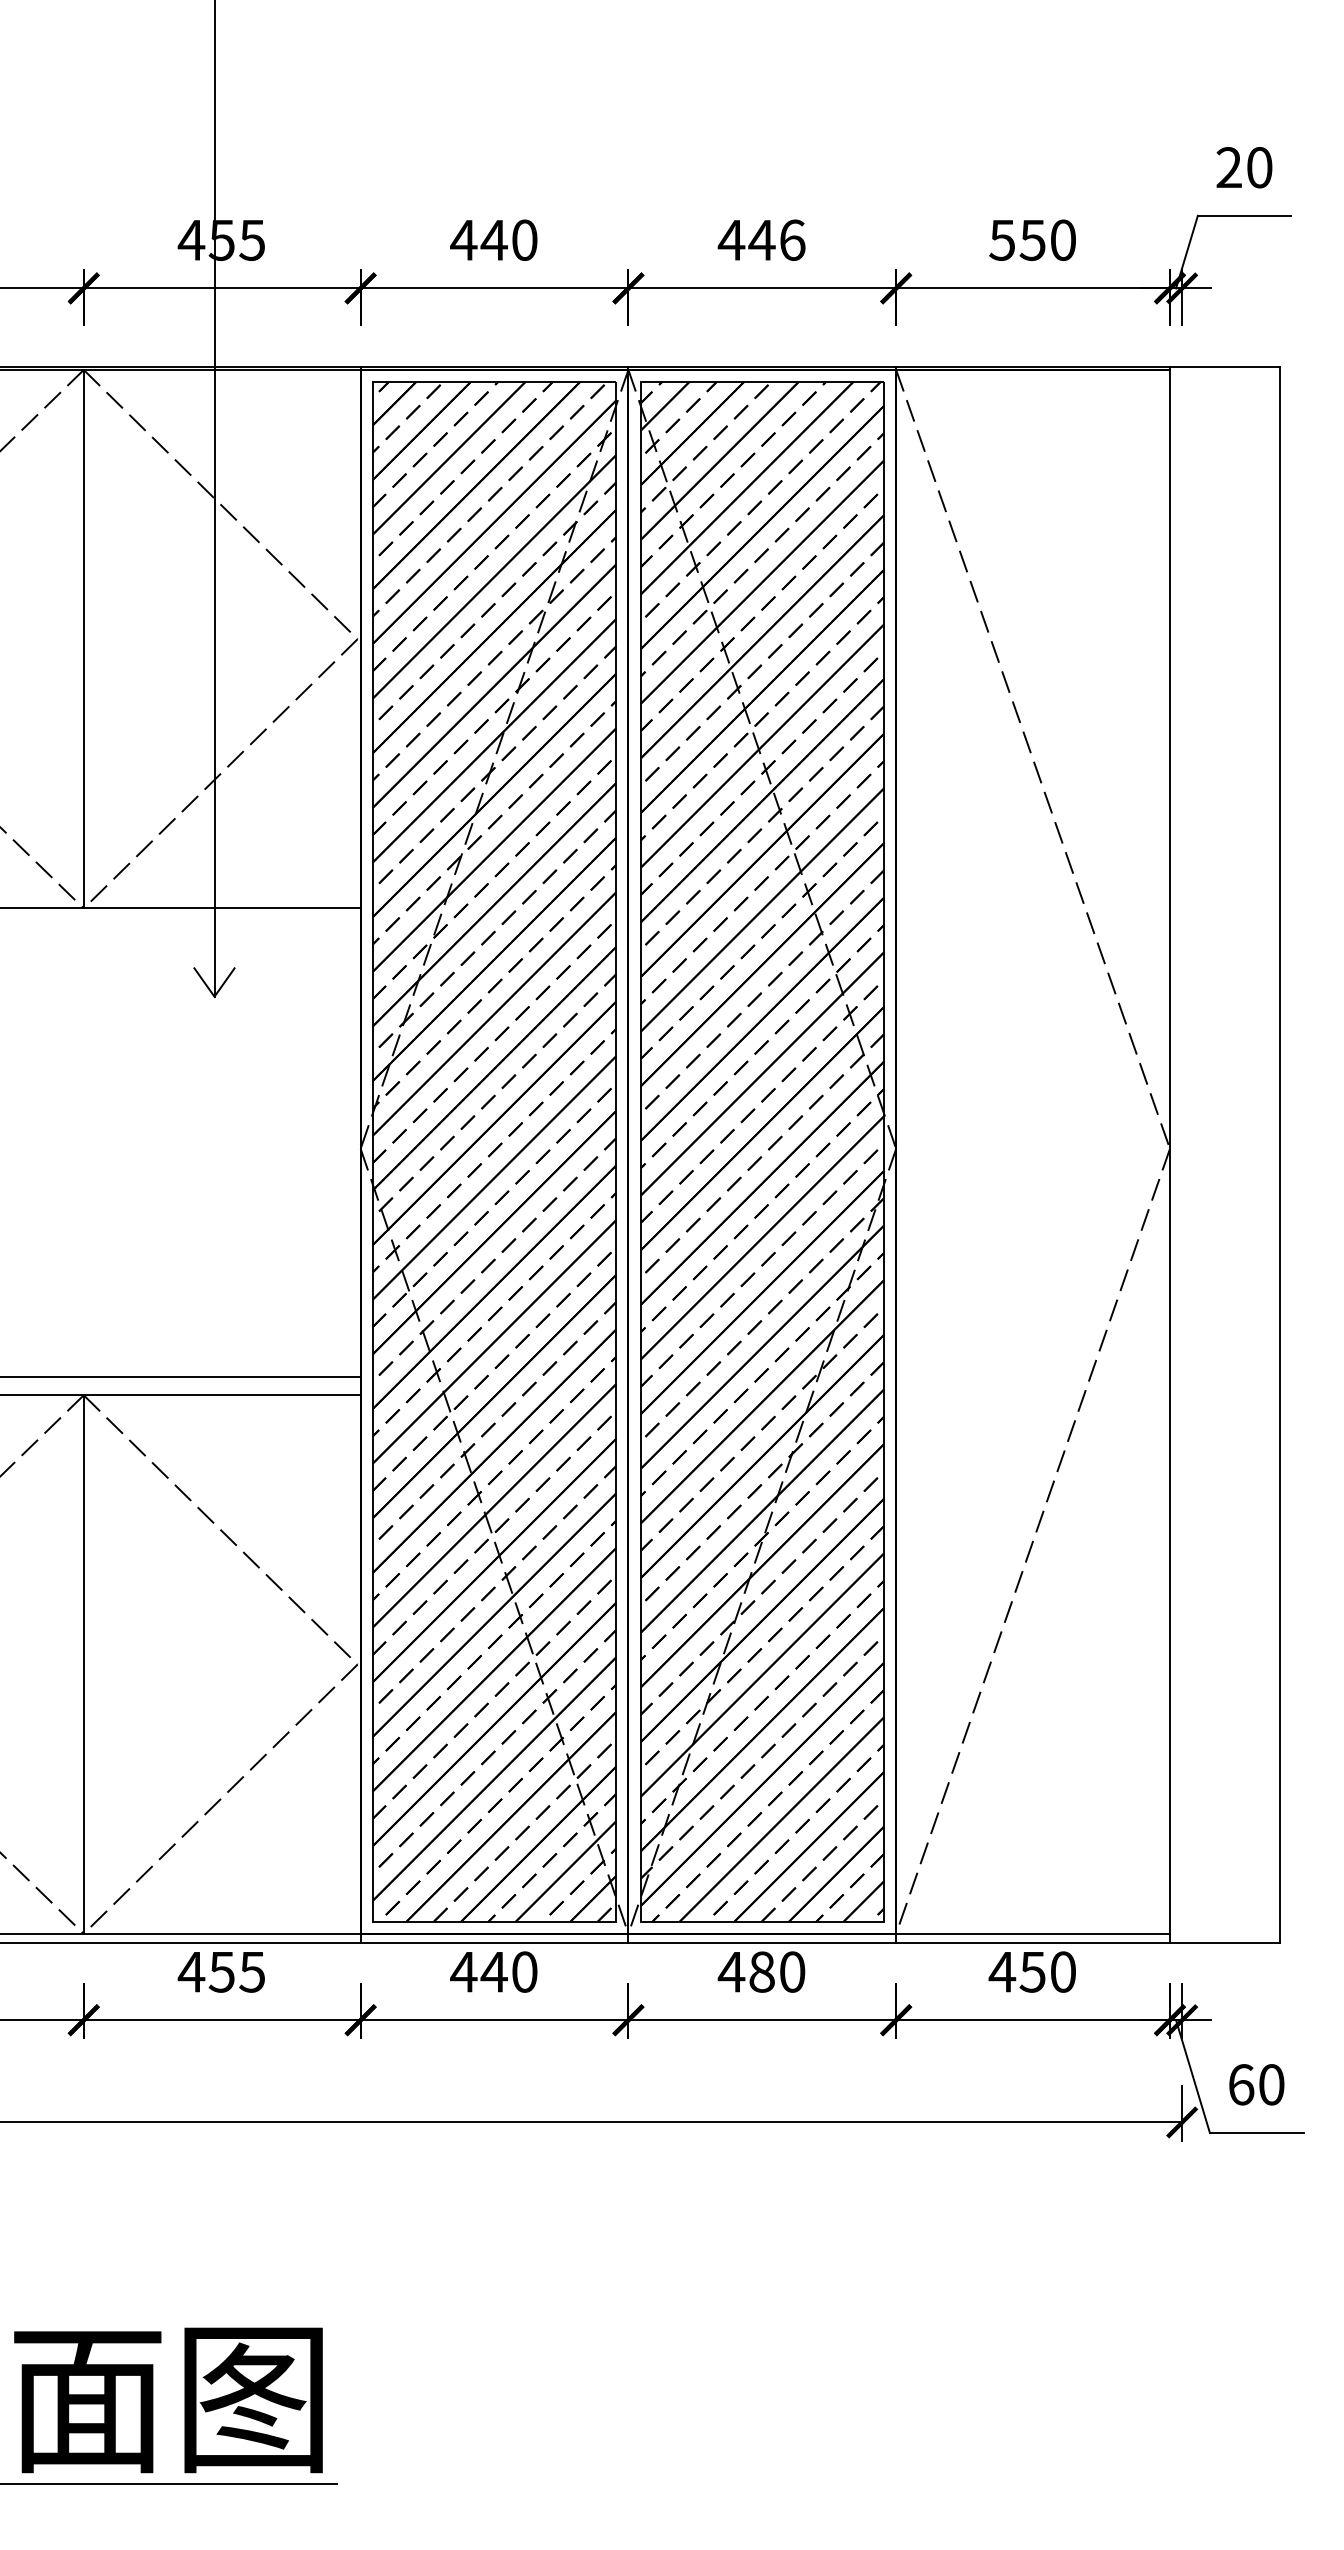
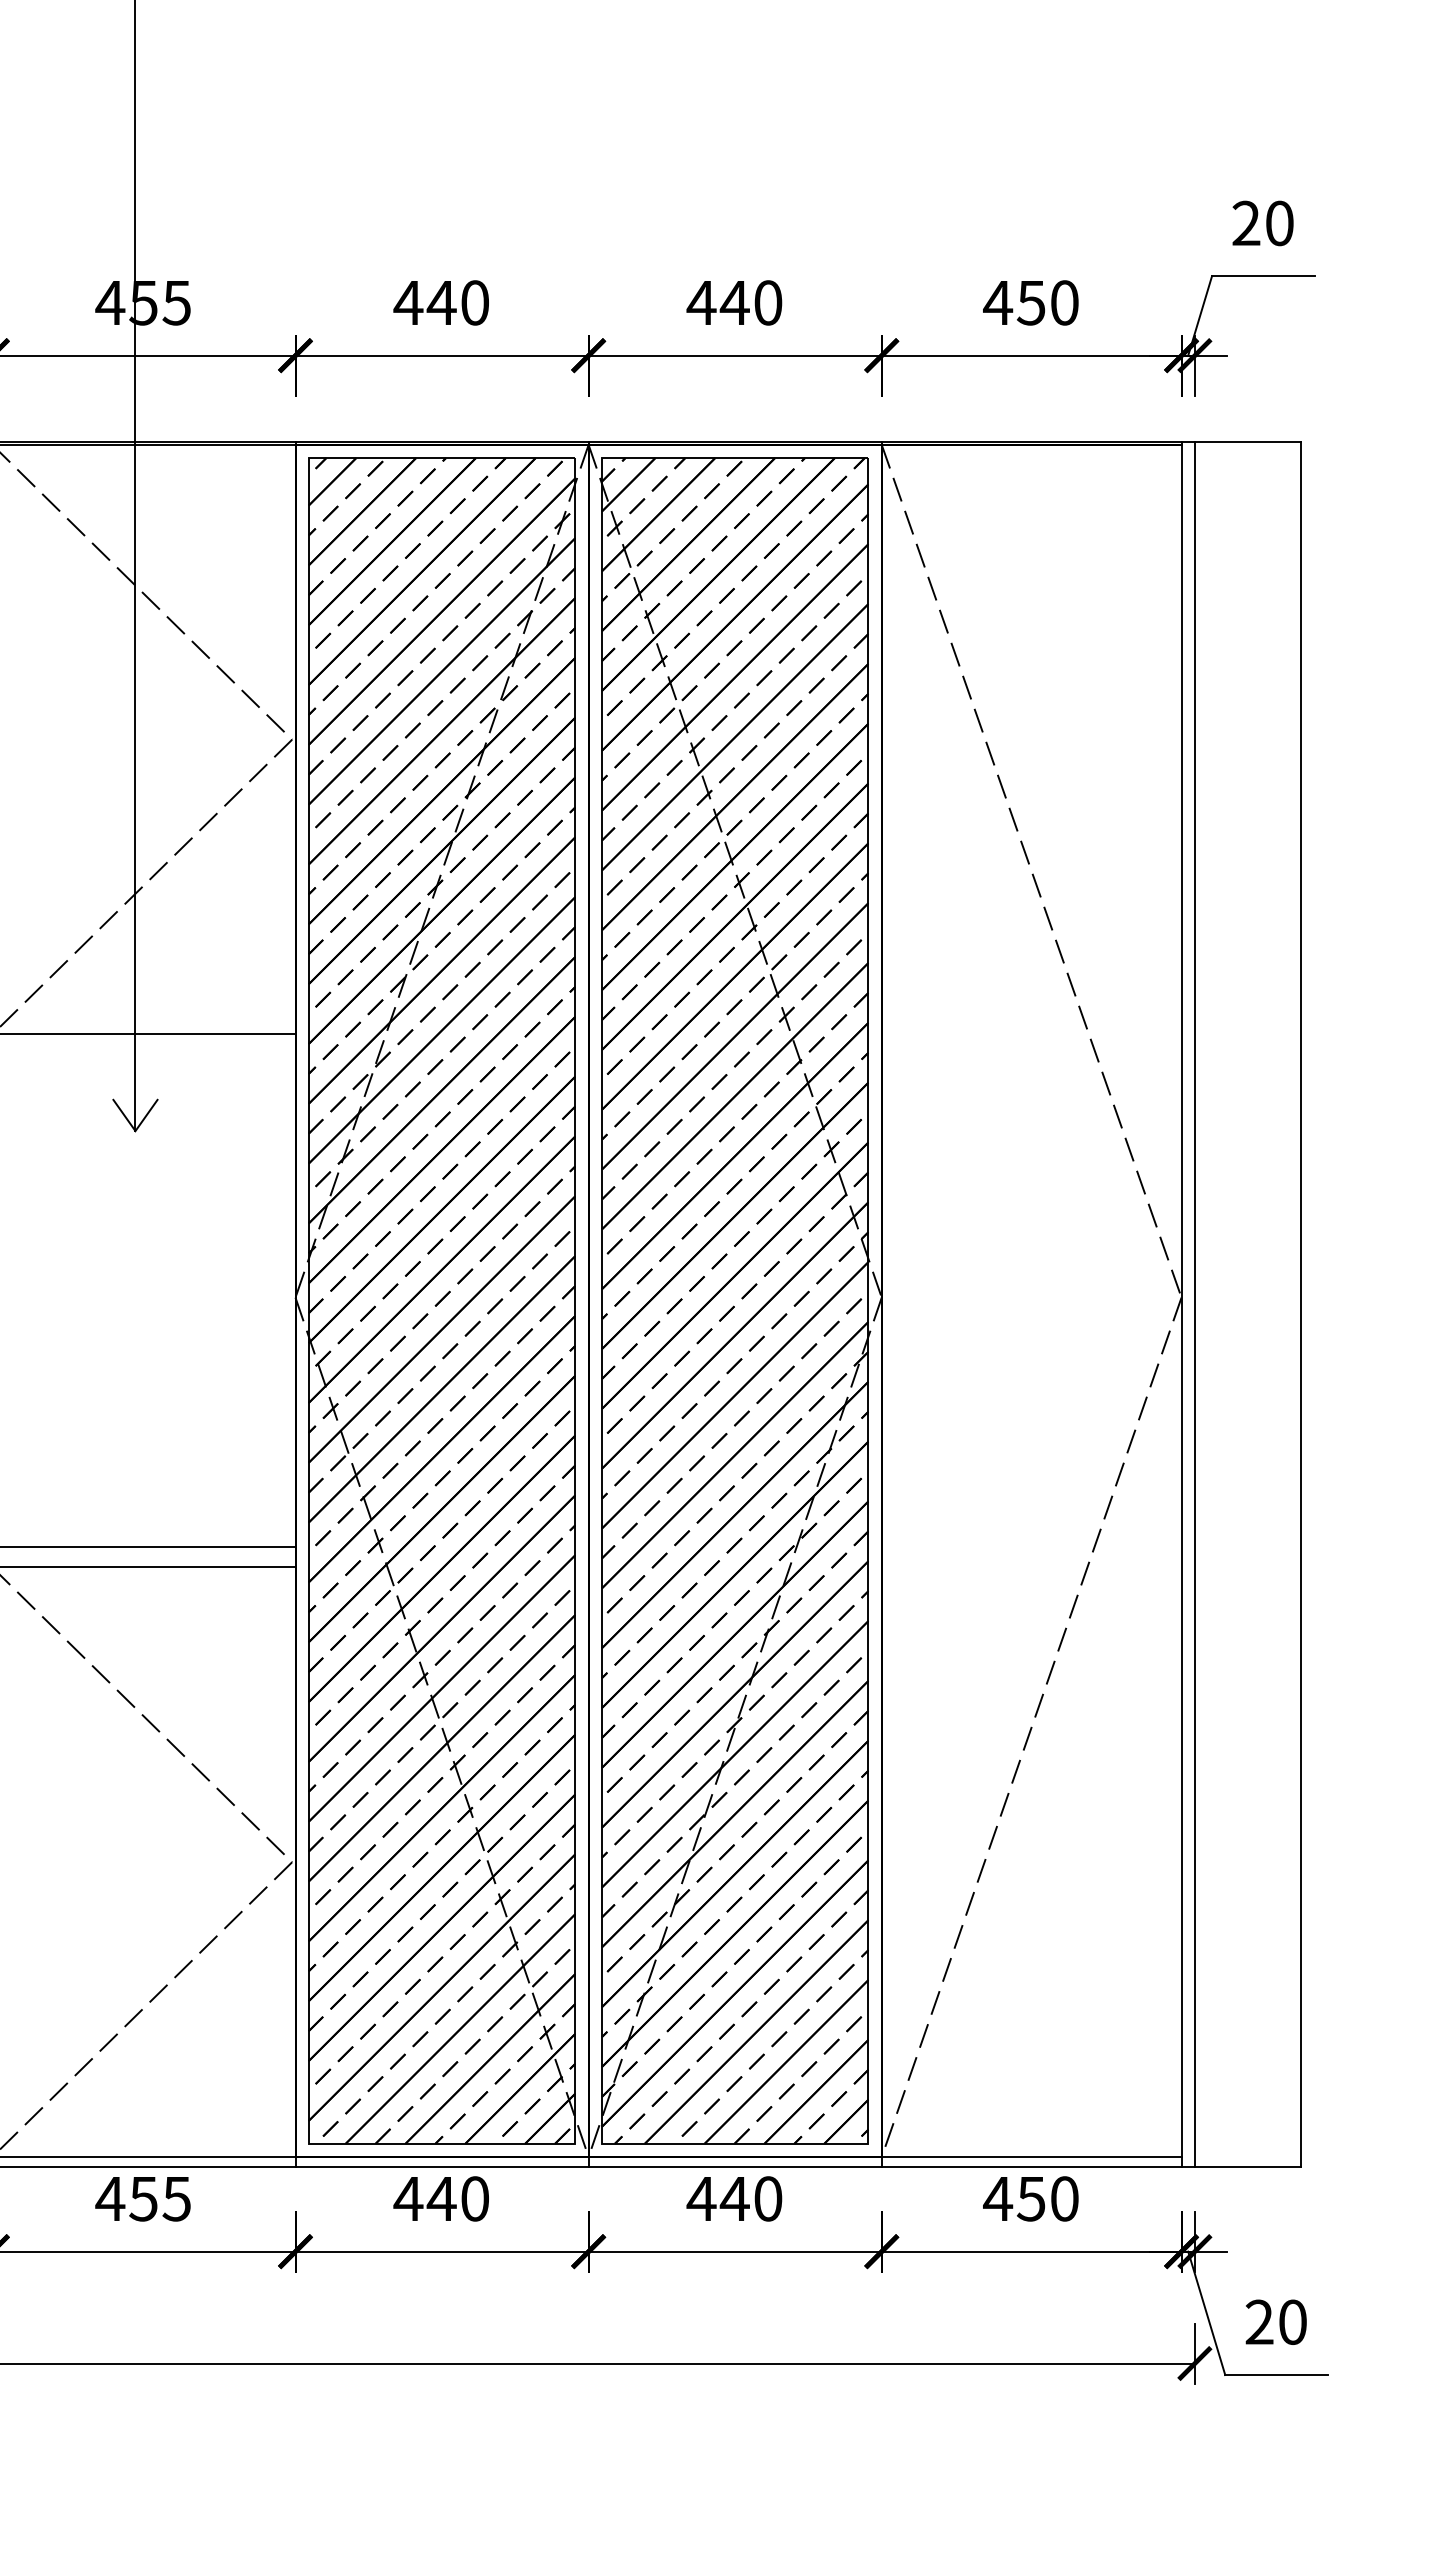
text: (792, 239) -> (768, 302), 446 -> 440
text: (1002, 240) -> (998, 303), 550 -> 450
line: (1182, 1154) -> (1195, 1303), added
text: (761, 1971) -> (734, 2198), 480 -> 440
text: (1241, 2084) -> (1259, 2321), 60 -> 20

